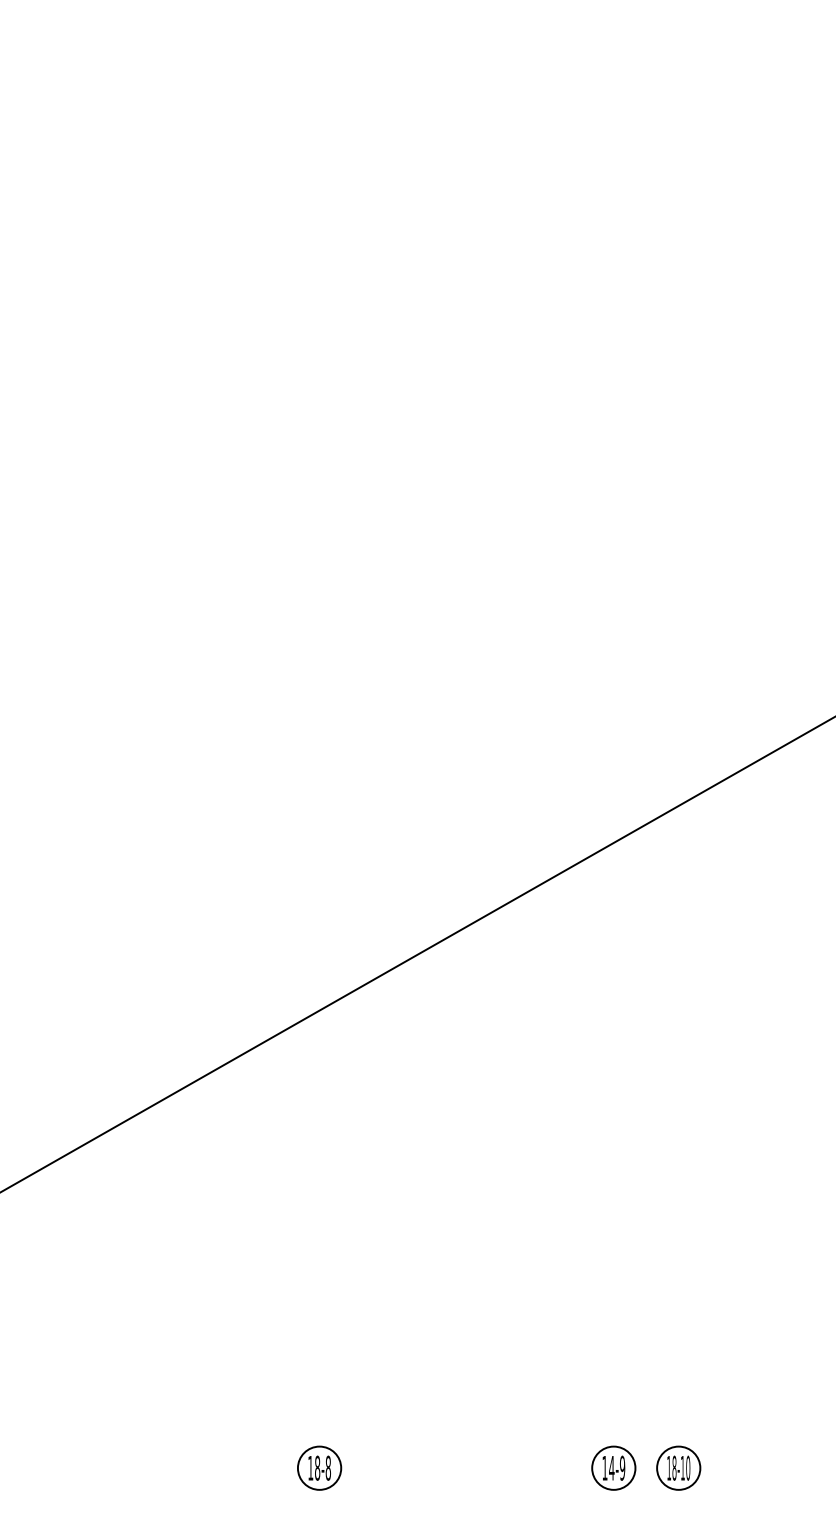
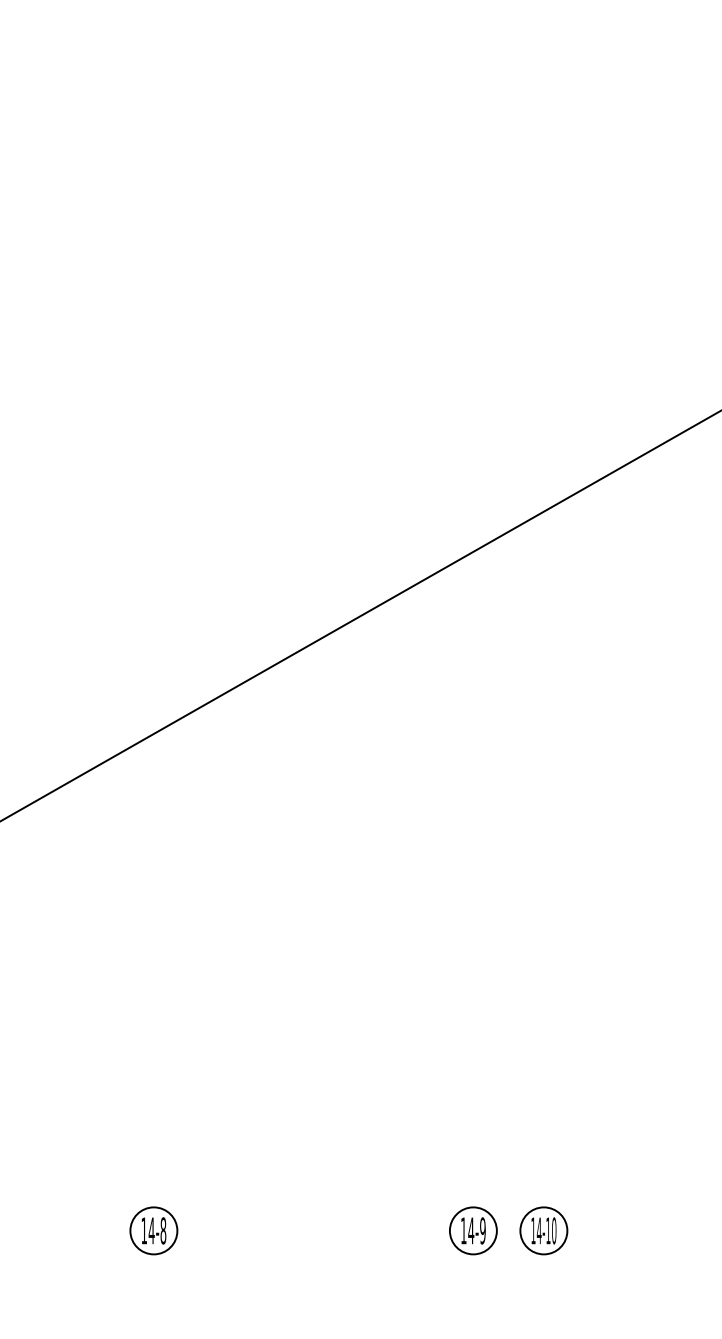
text: (317, 1467) -> (151, 1230), 18-8 -> 14-8
text: (674, 1467) -> (539, 1230), 18-10 -> 14-10

